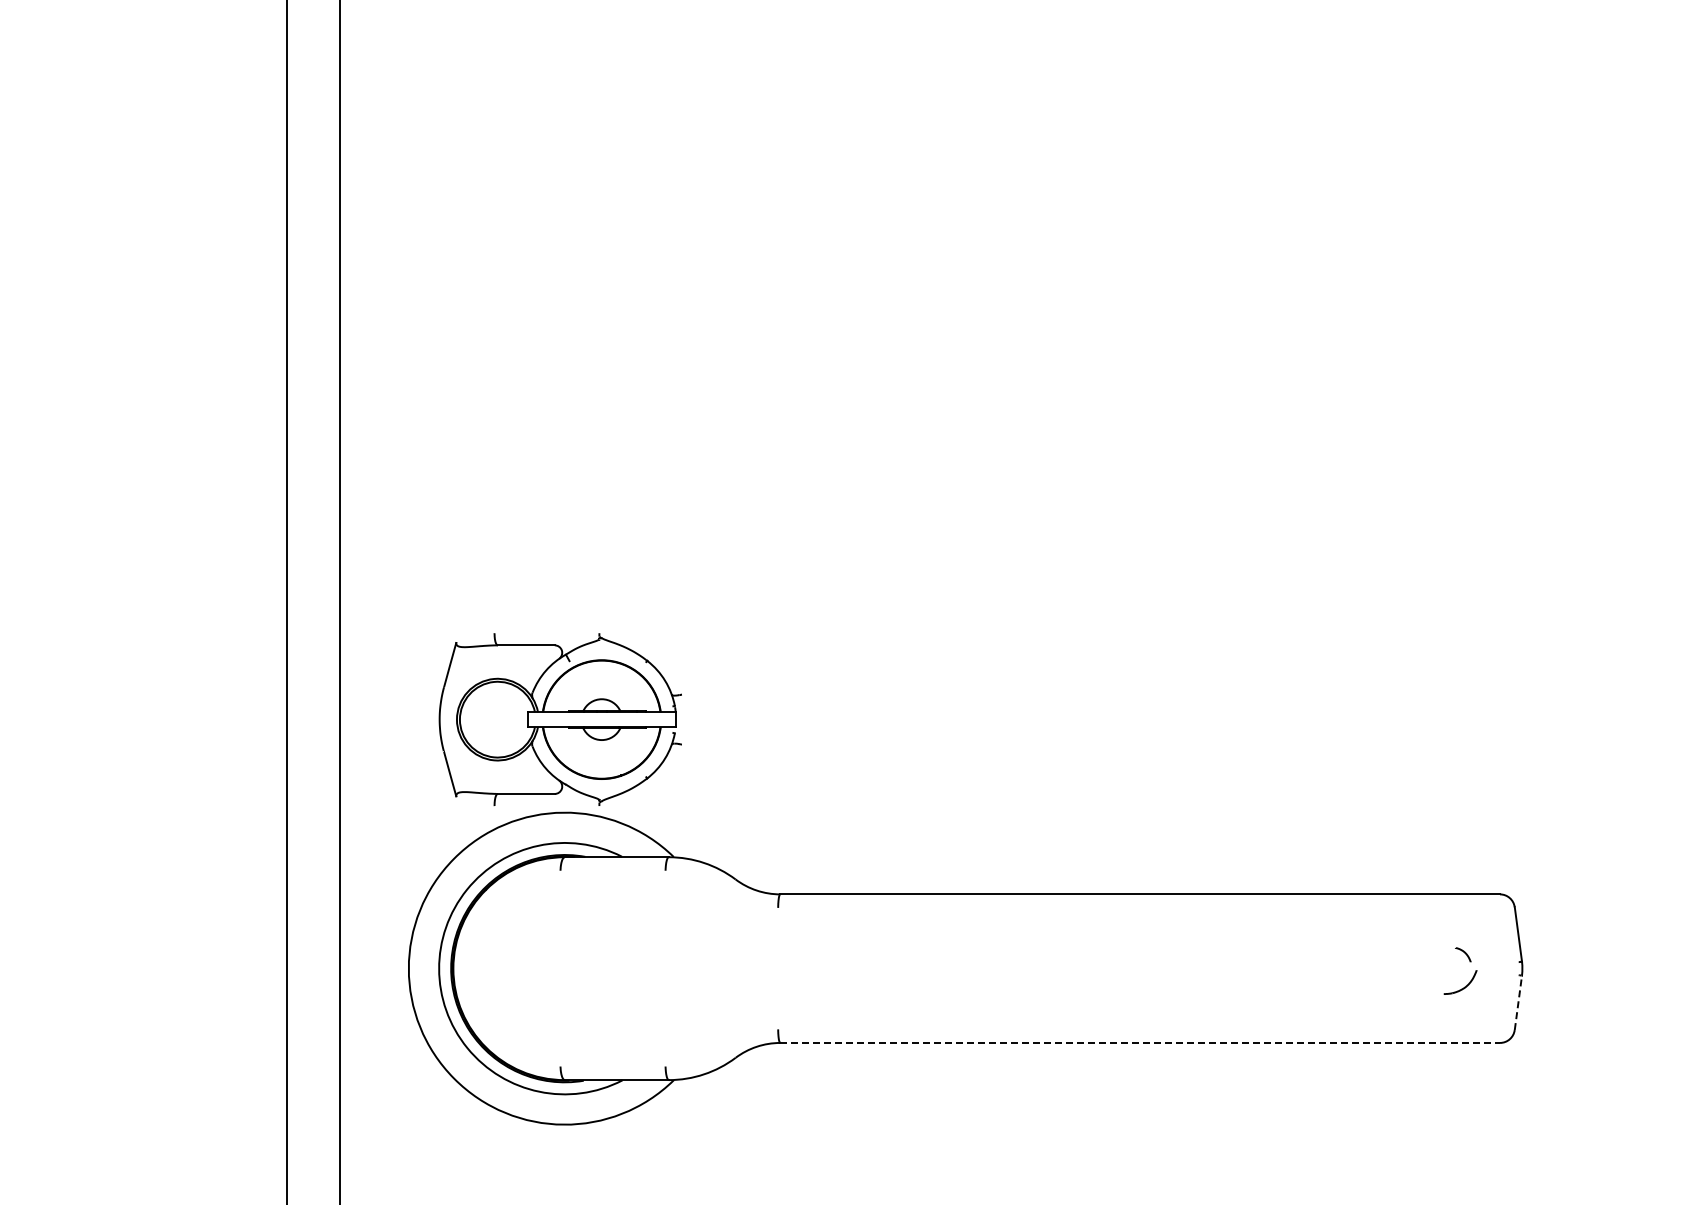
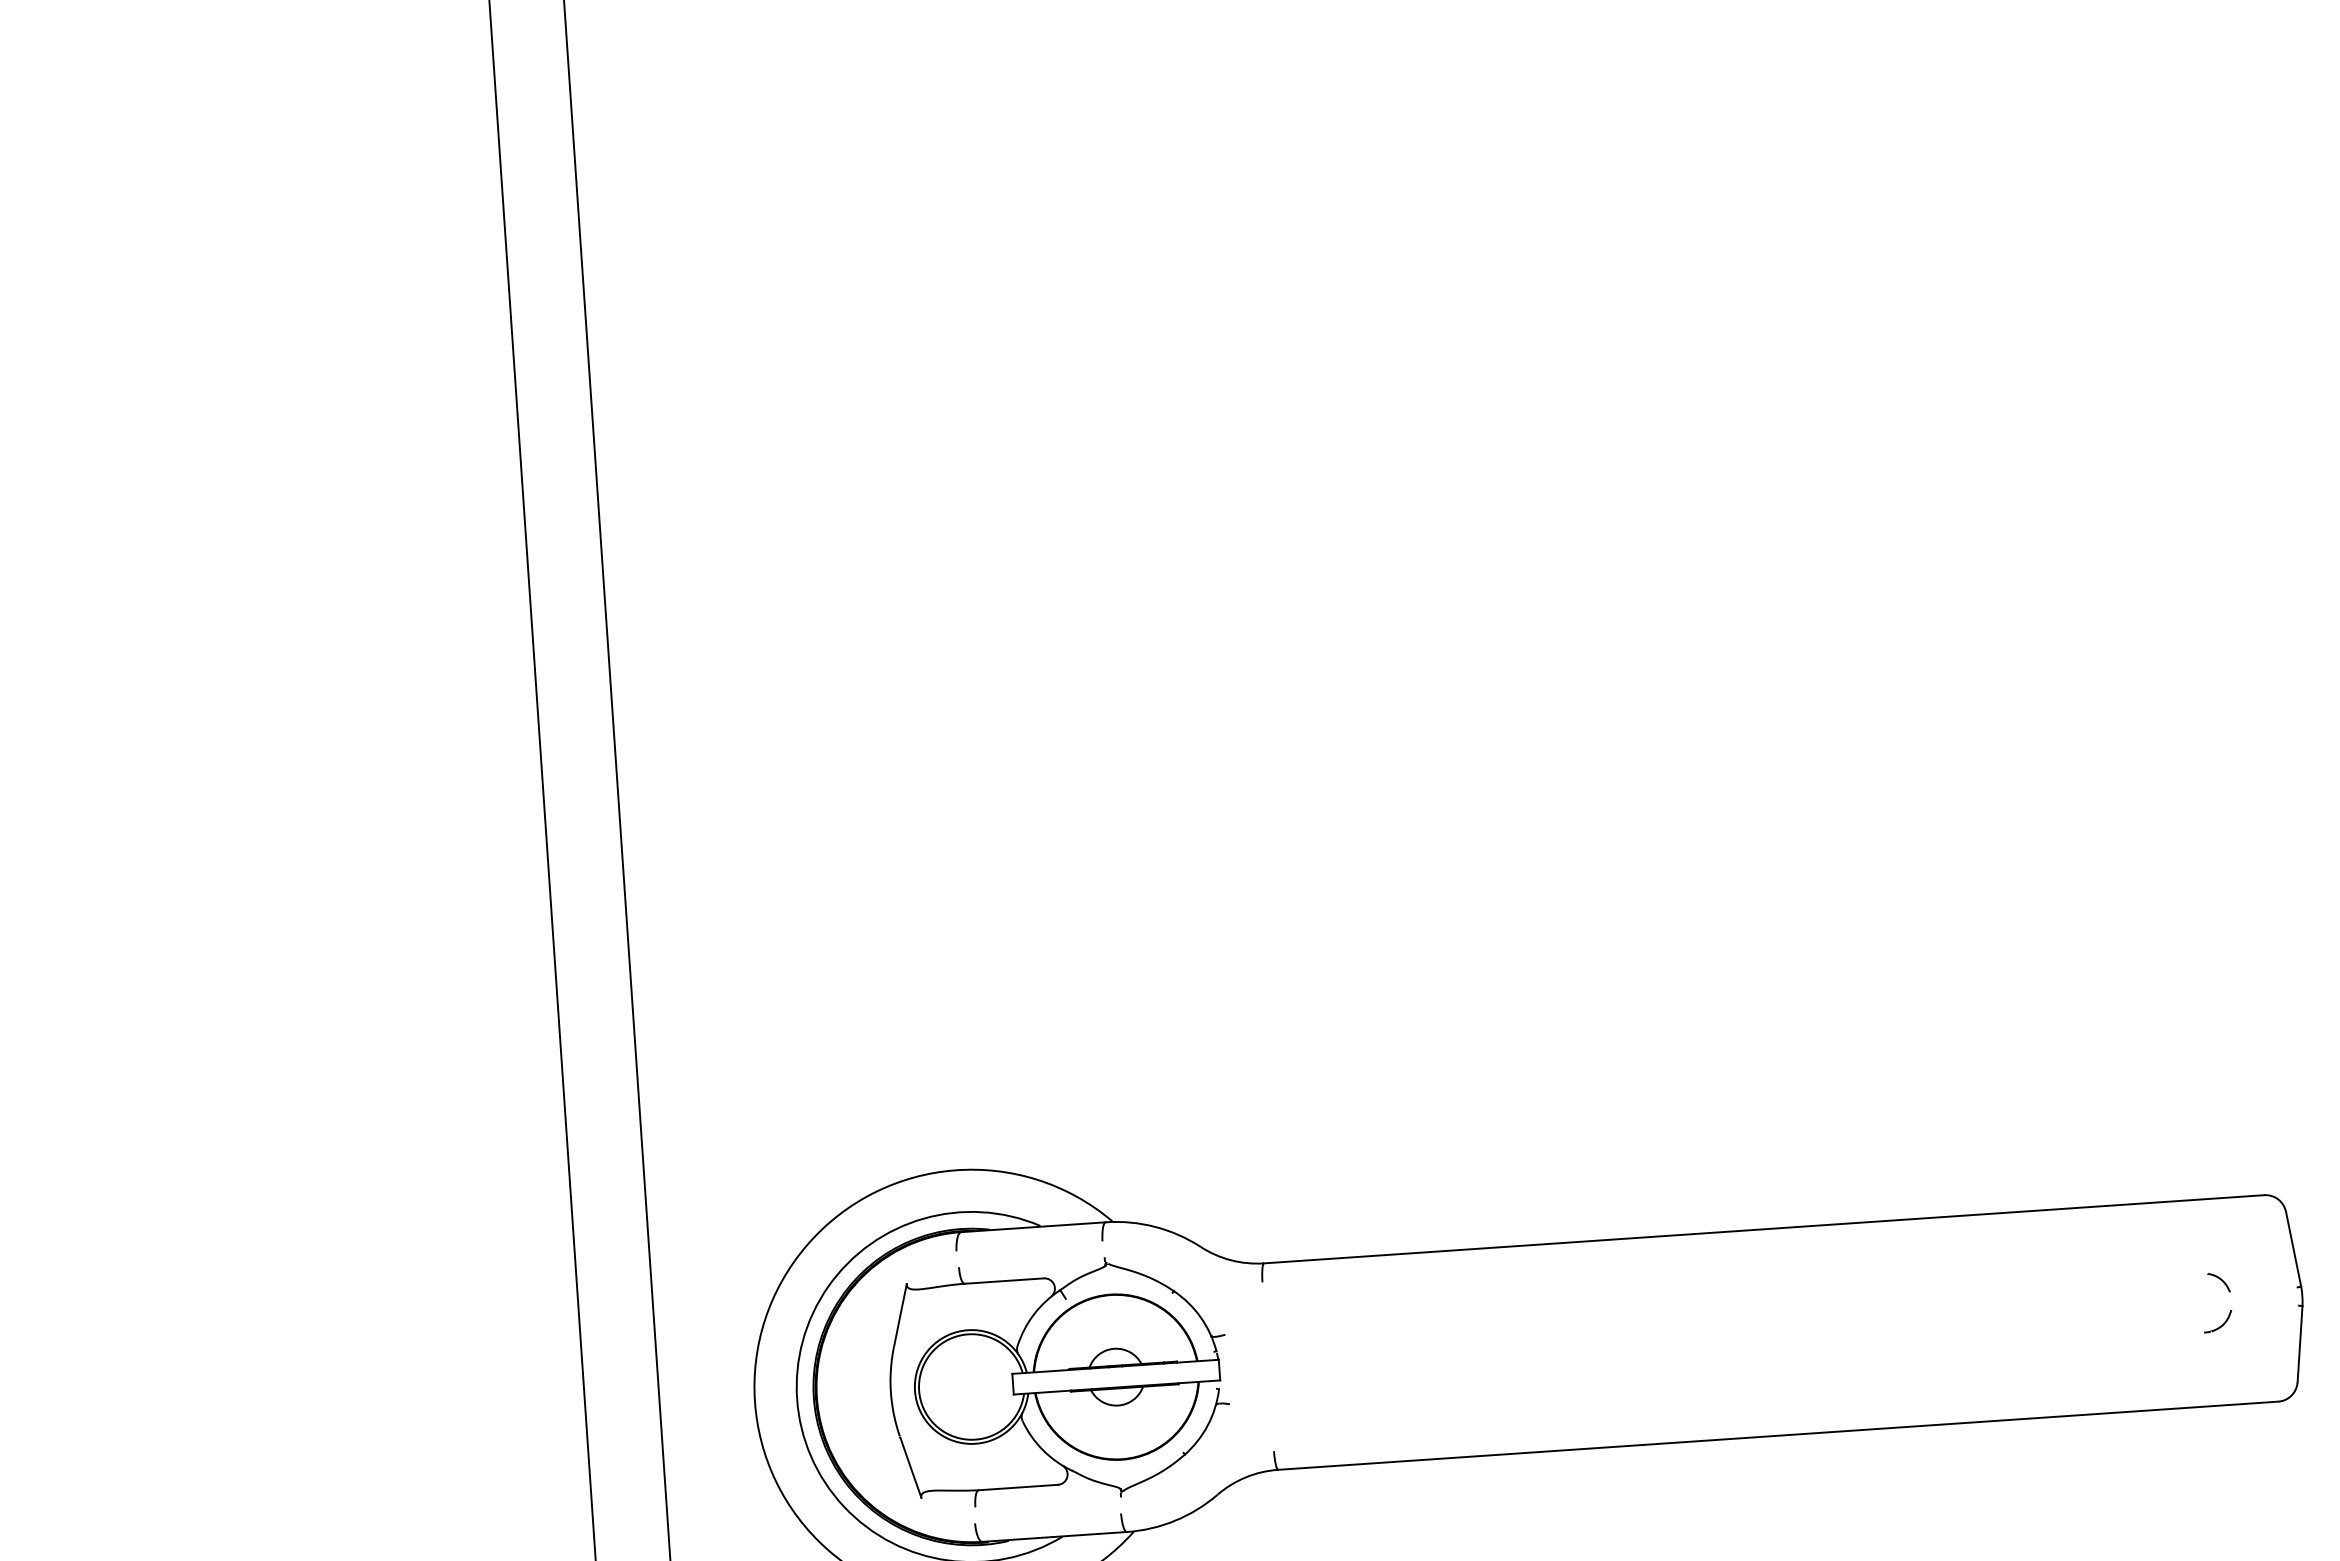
part: (559, 719) -> (1057, 1380), moved
part: (1460, 982) -> (2217, 1321), size x0.62
line: (1518, 1002) -> (2300, 1343), dashed -> solid
line: (1140, 1042) -> (1778, 1435), dashed -> solid

